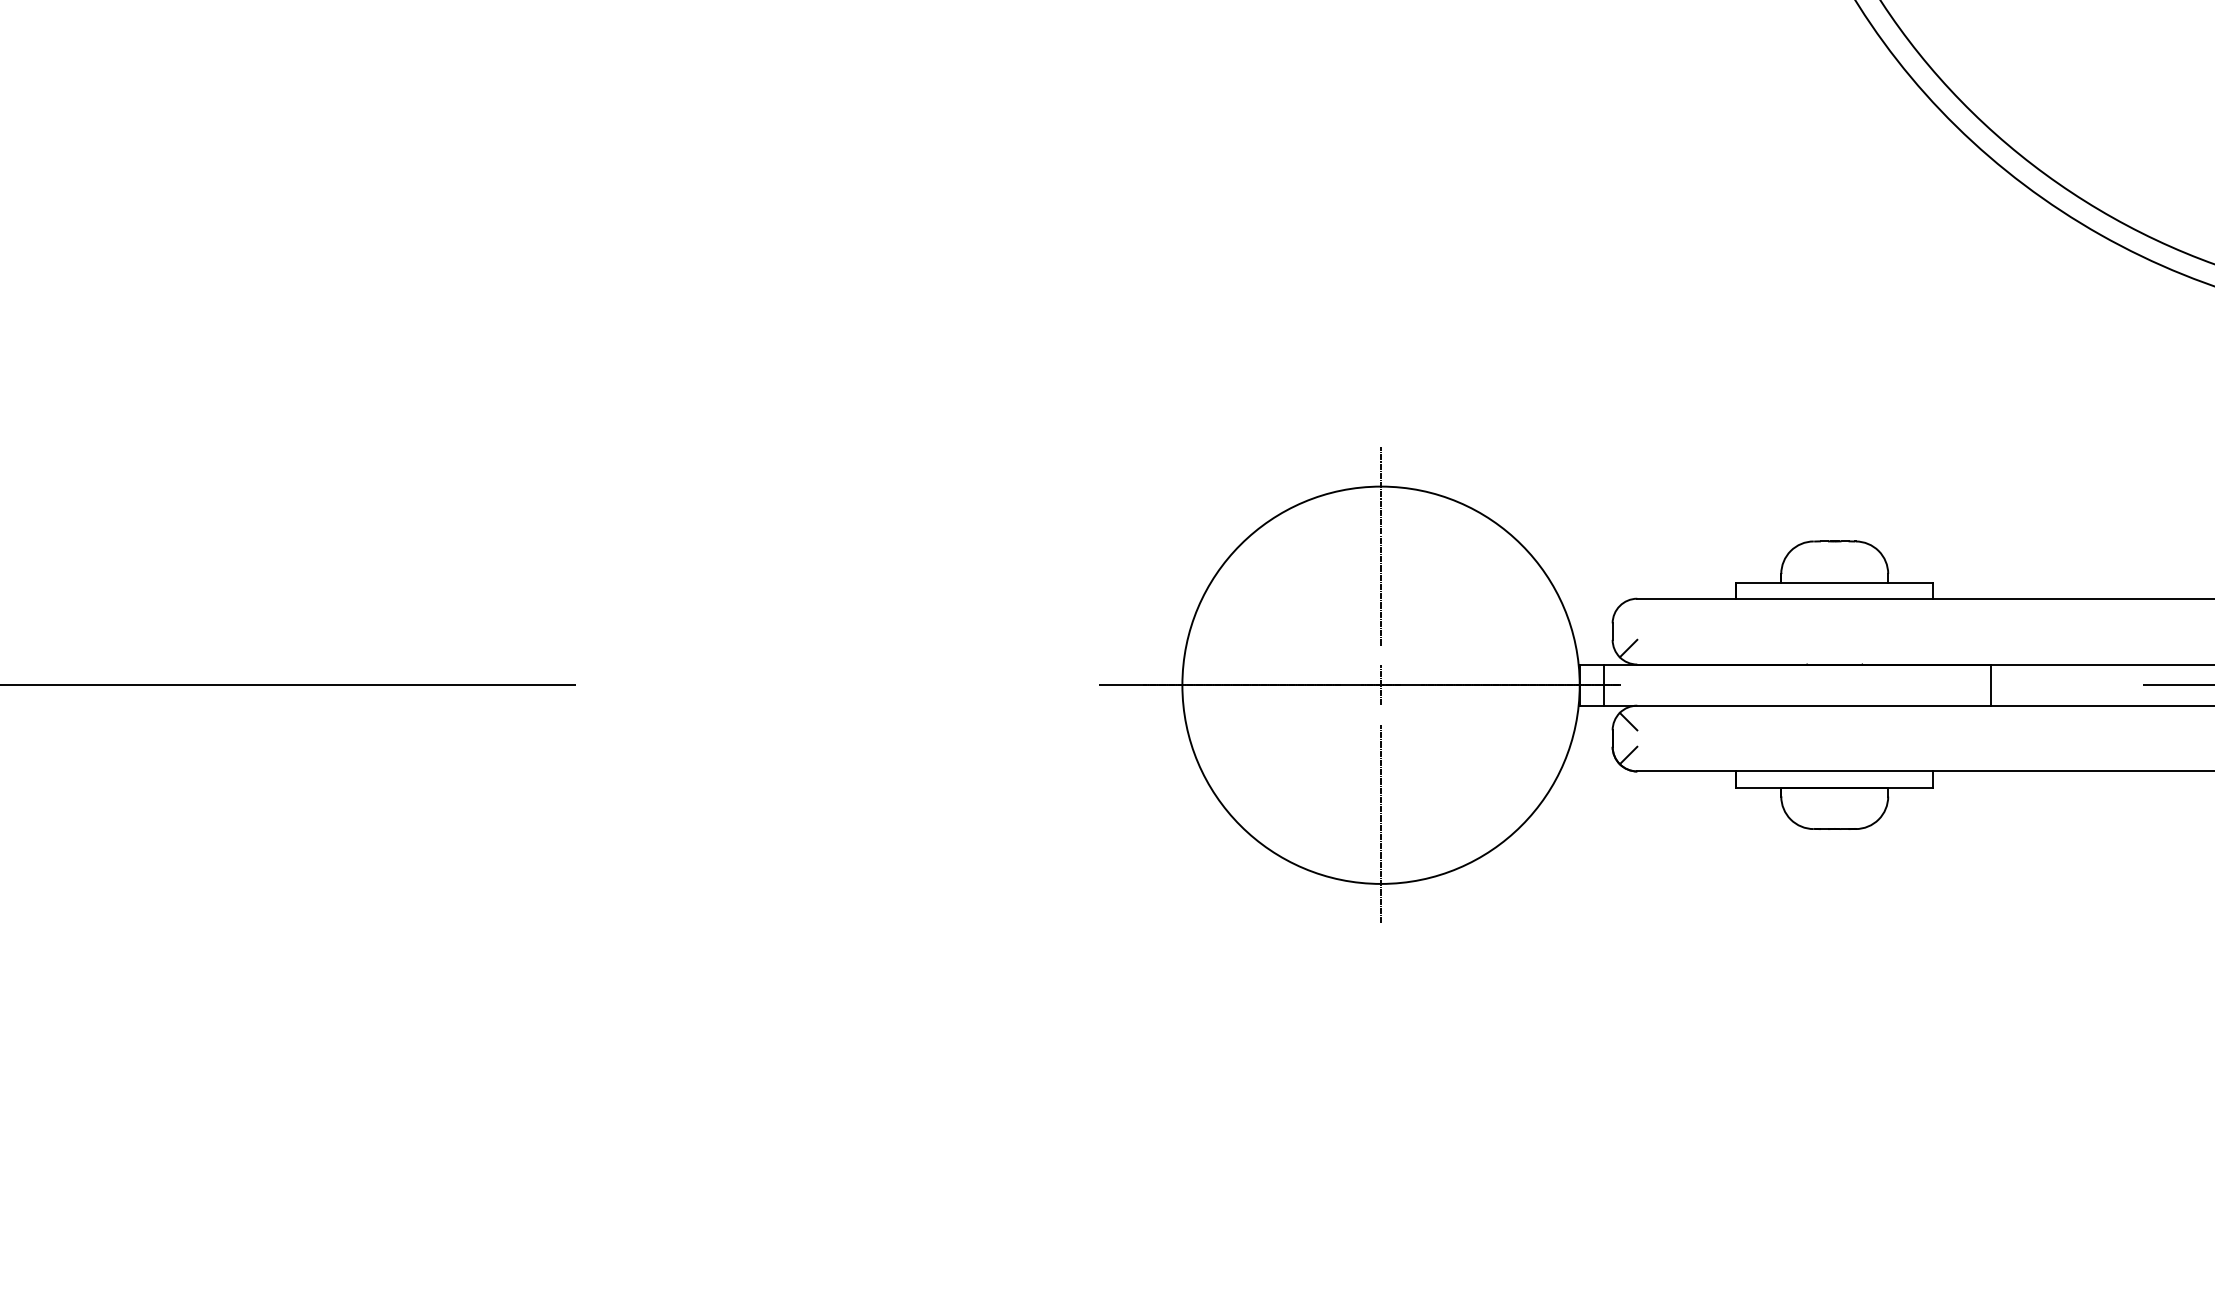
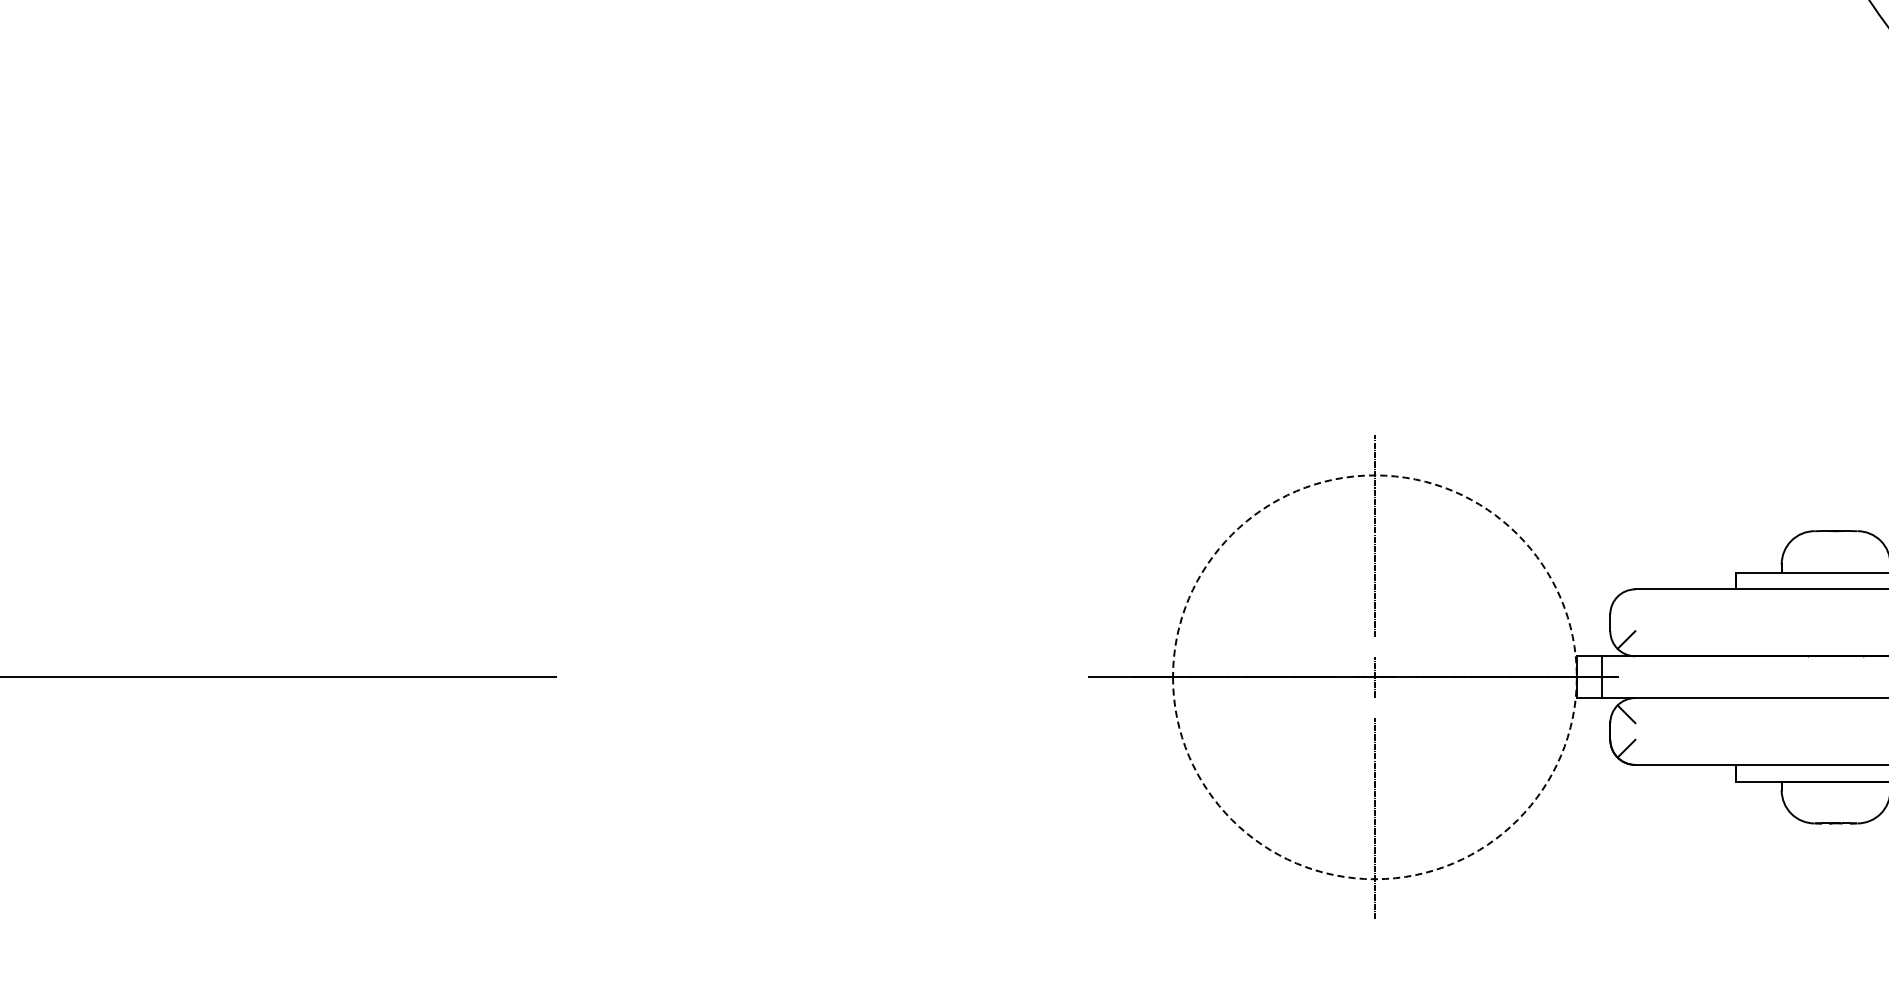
circle: (1380, 684) -> (1374, 676), solid -> dashed

